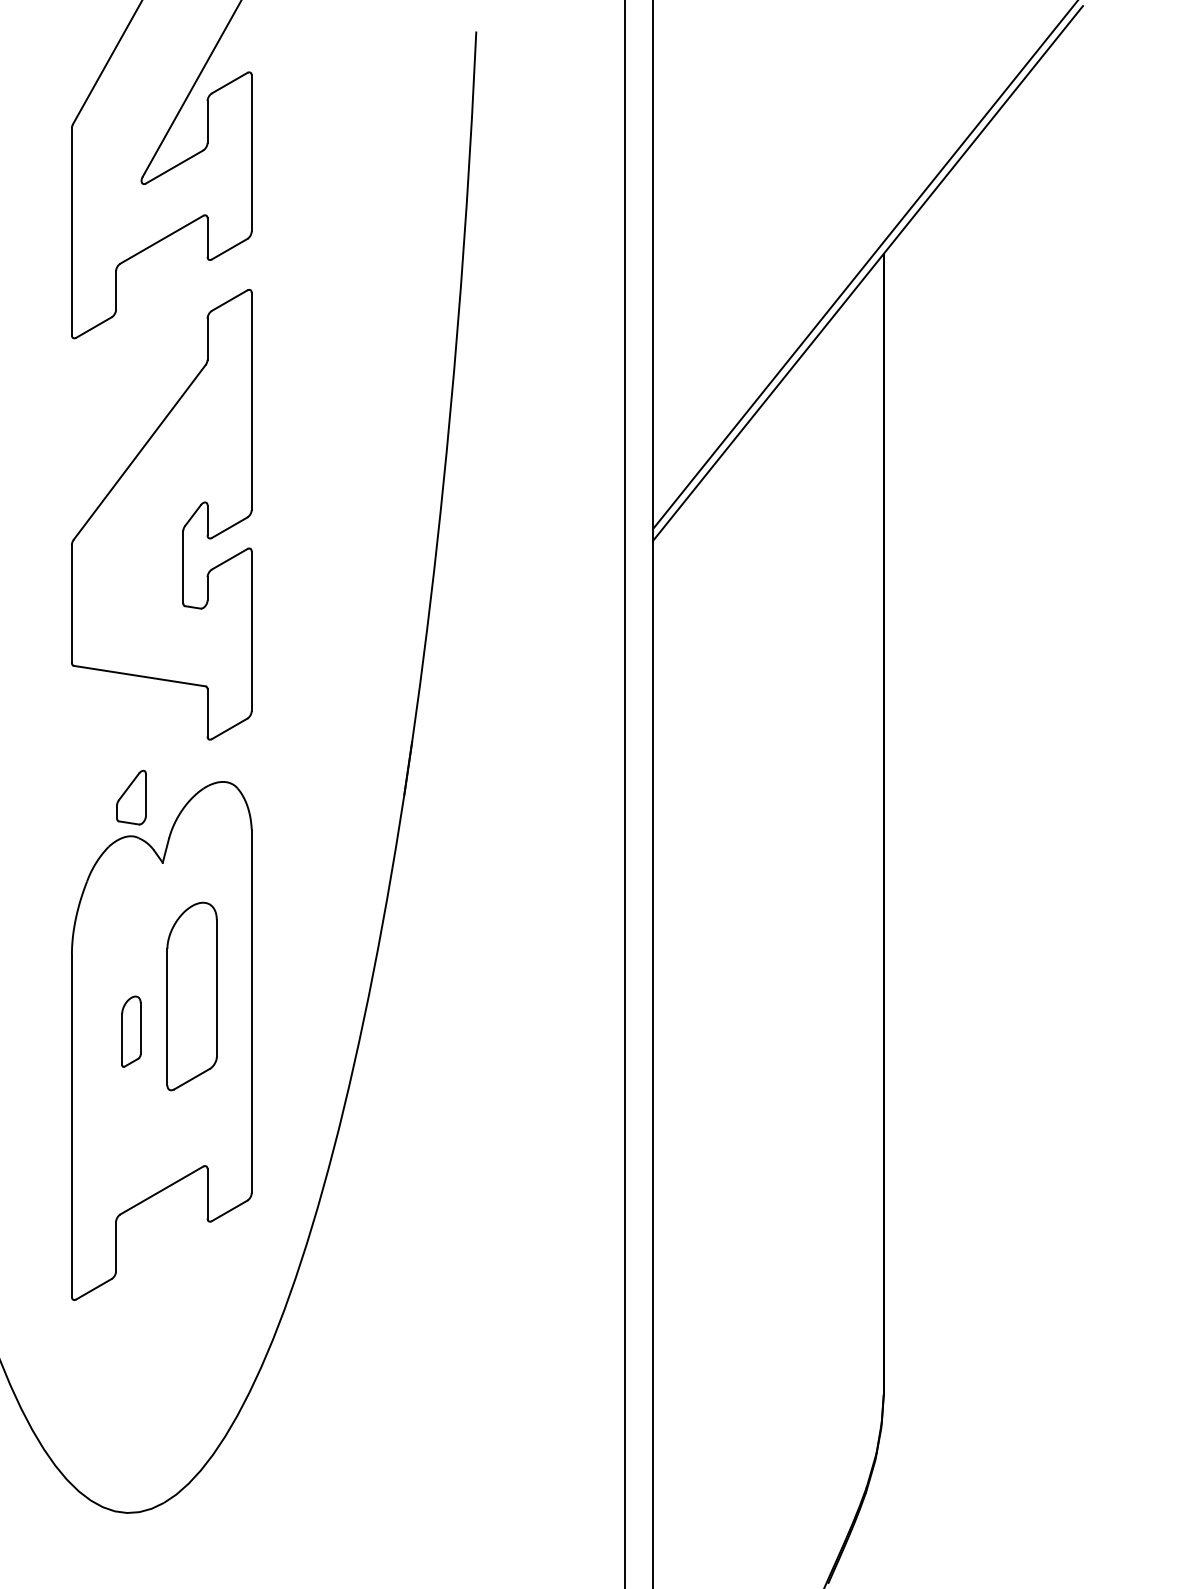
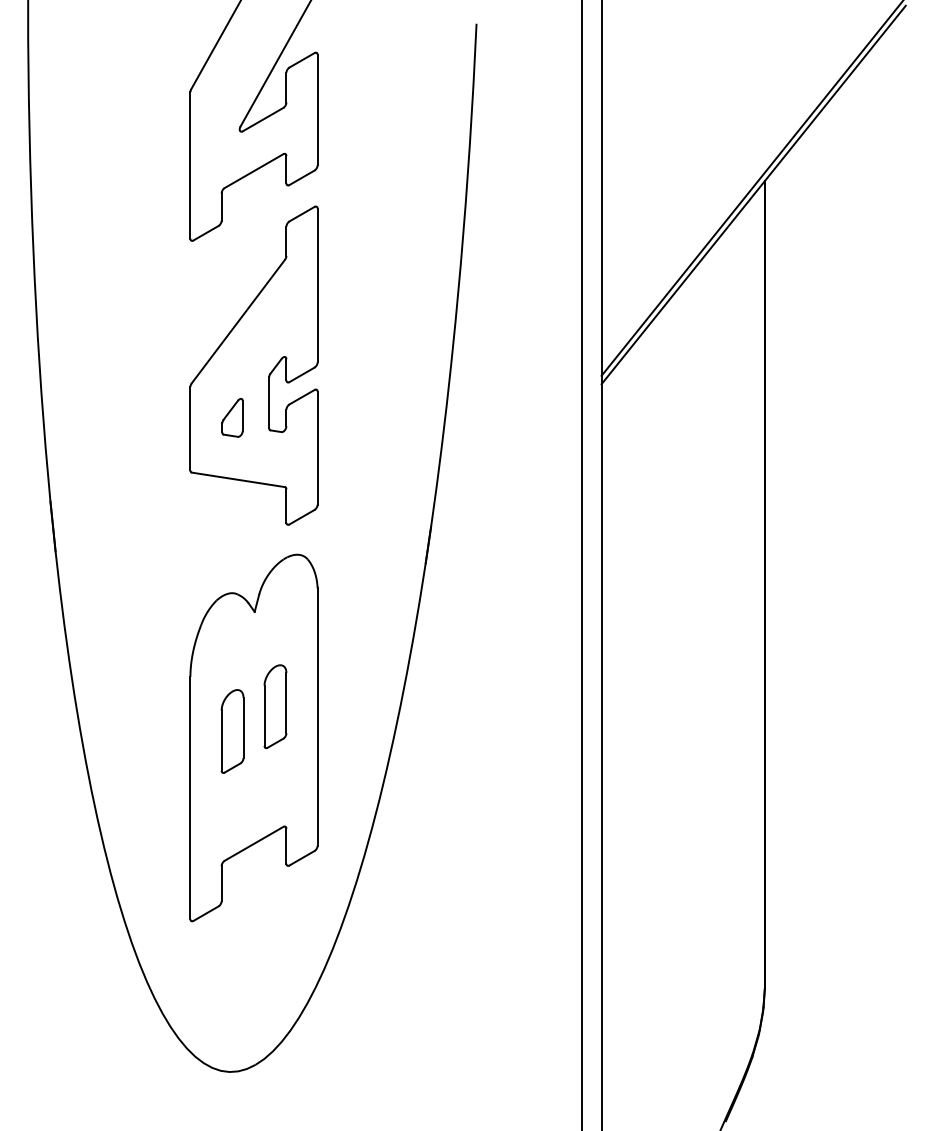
part: (131, 797) -> (232, 417), moved
part: (192, 996) -> (275, 706), size x0.62
part: (131, 1031) -> (232, 731), size x1.67

